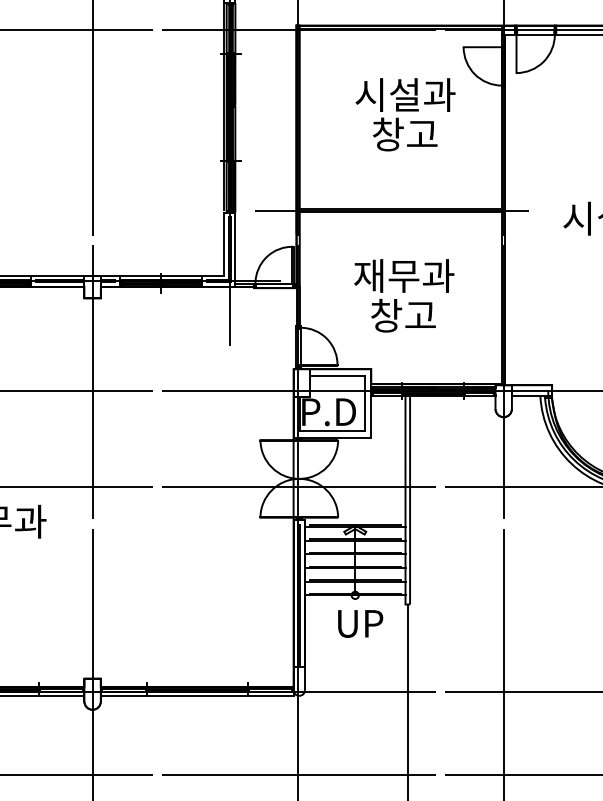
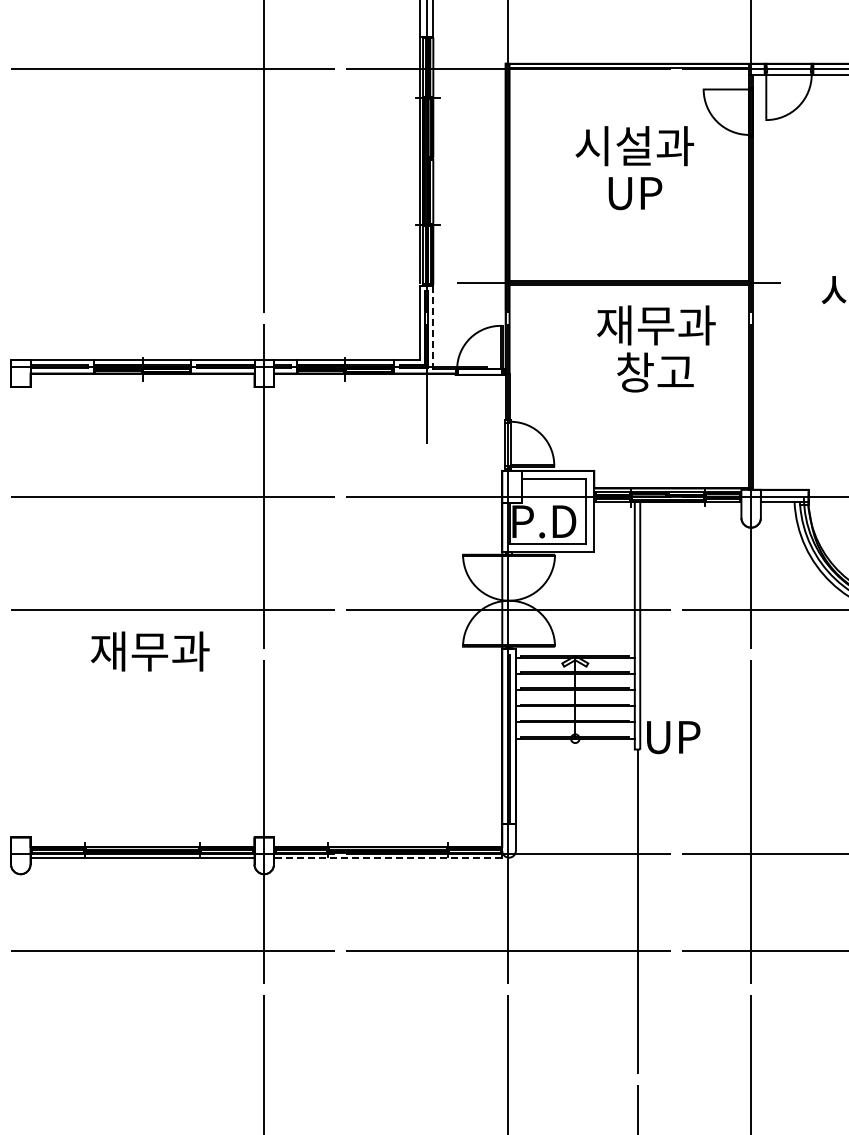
text: (405, 134) -> (634, 192), 창고 -> UP
line: (235, 249) -> (433, 329), solid -> dashed
text: (404, 295) -> (656, 348), moved
text: (360, 623) -> (673, 737), moved
line: (196, 696) -> (387, 858), solid -> dashed

